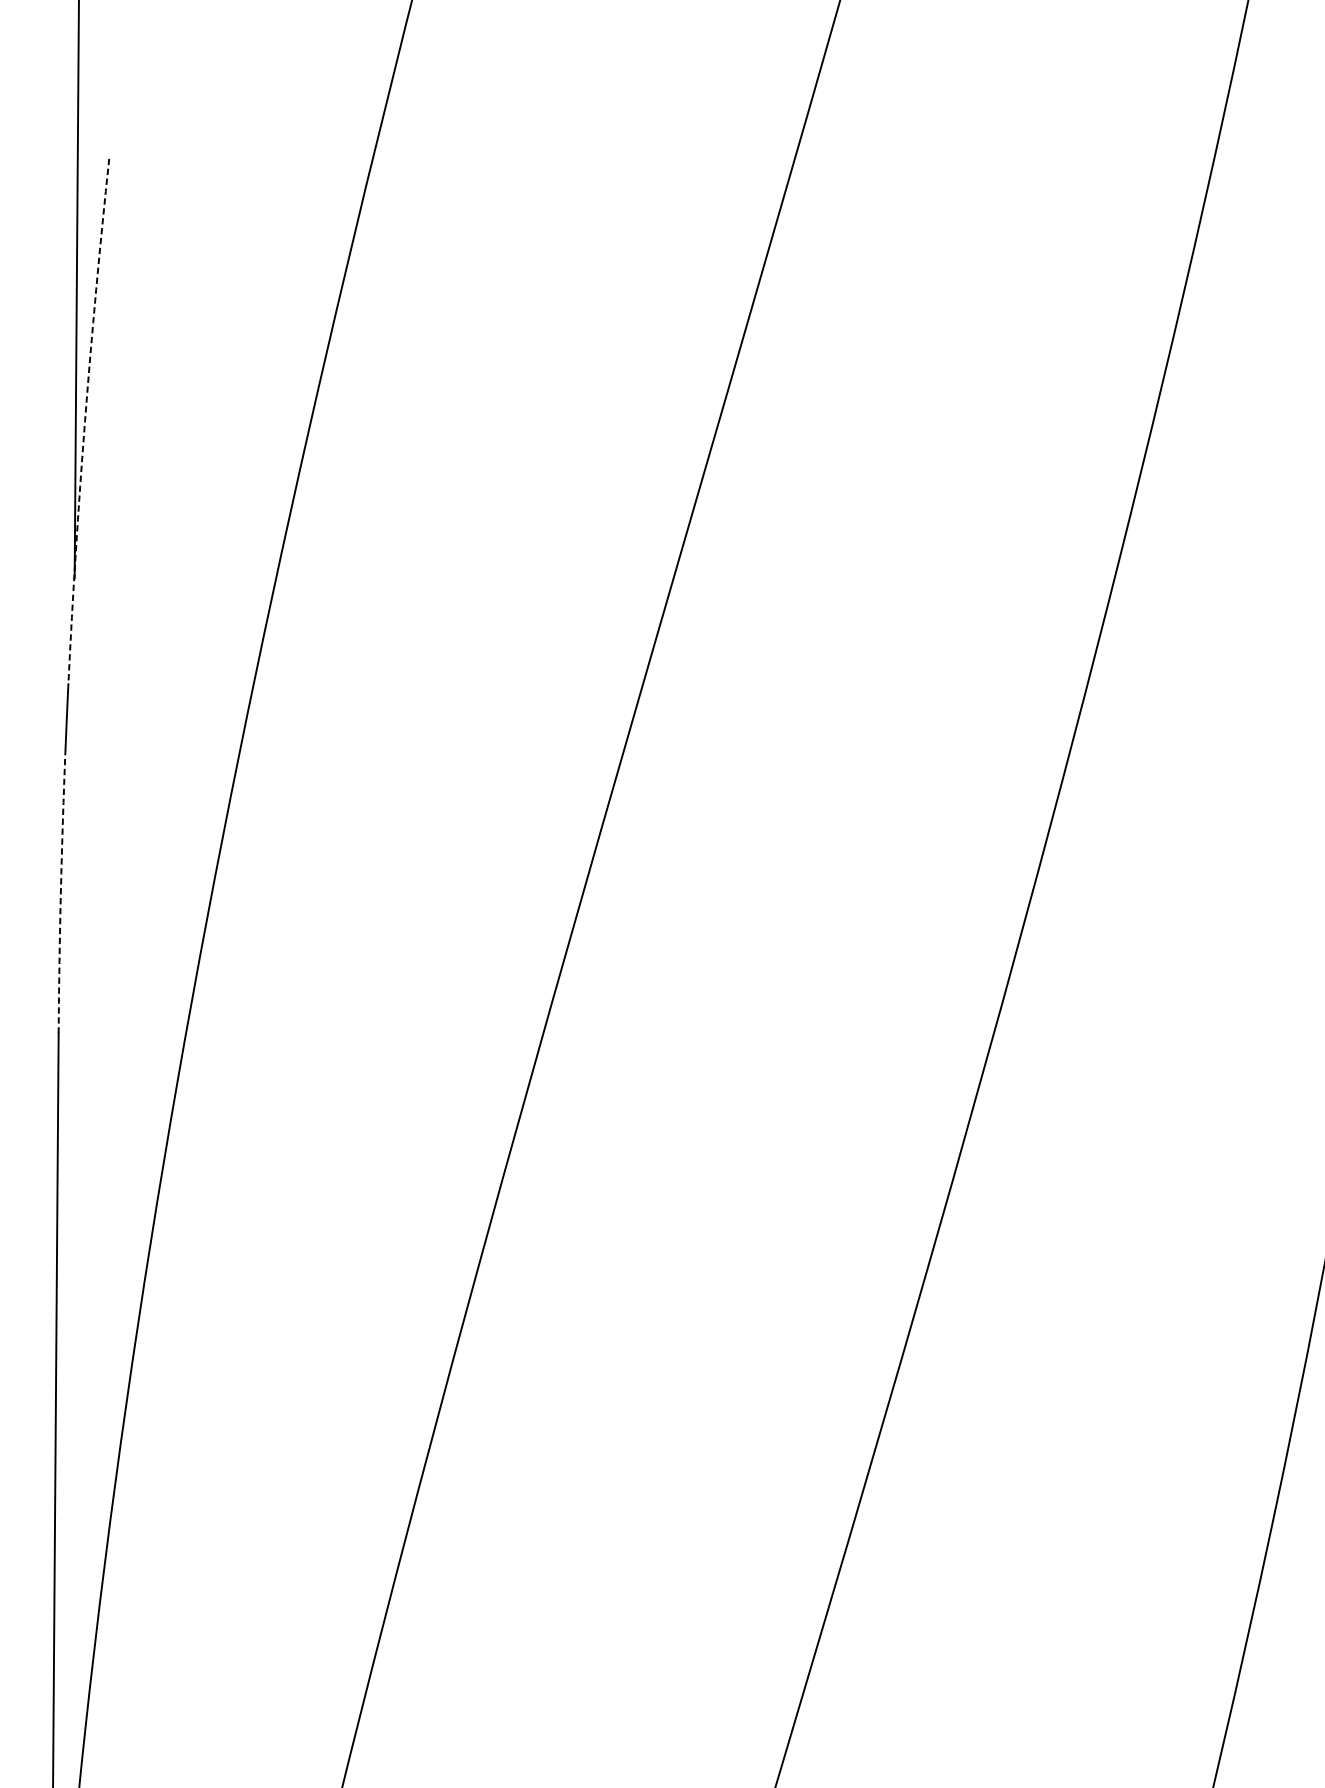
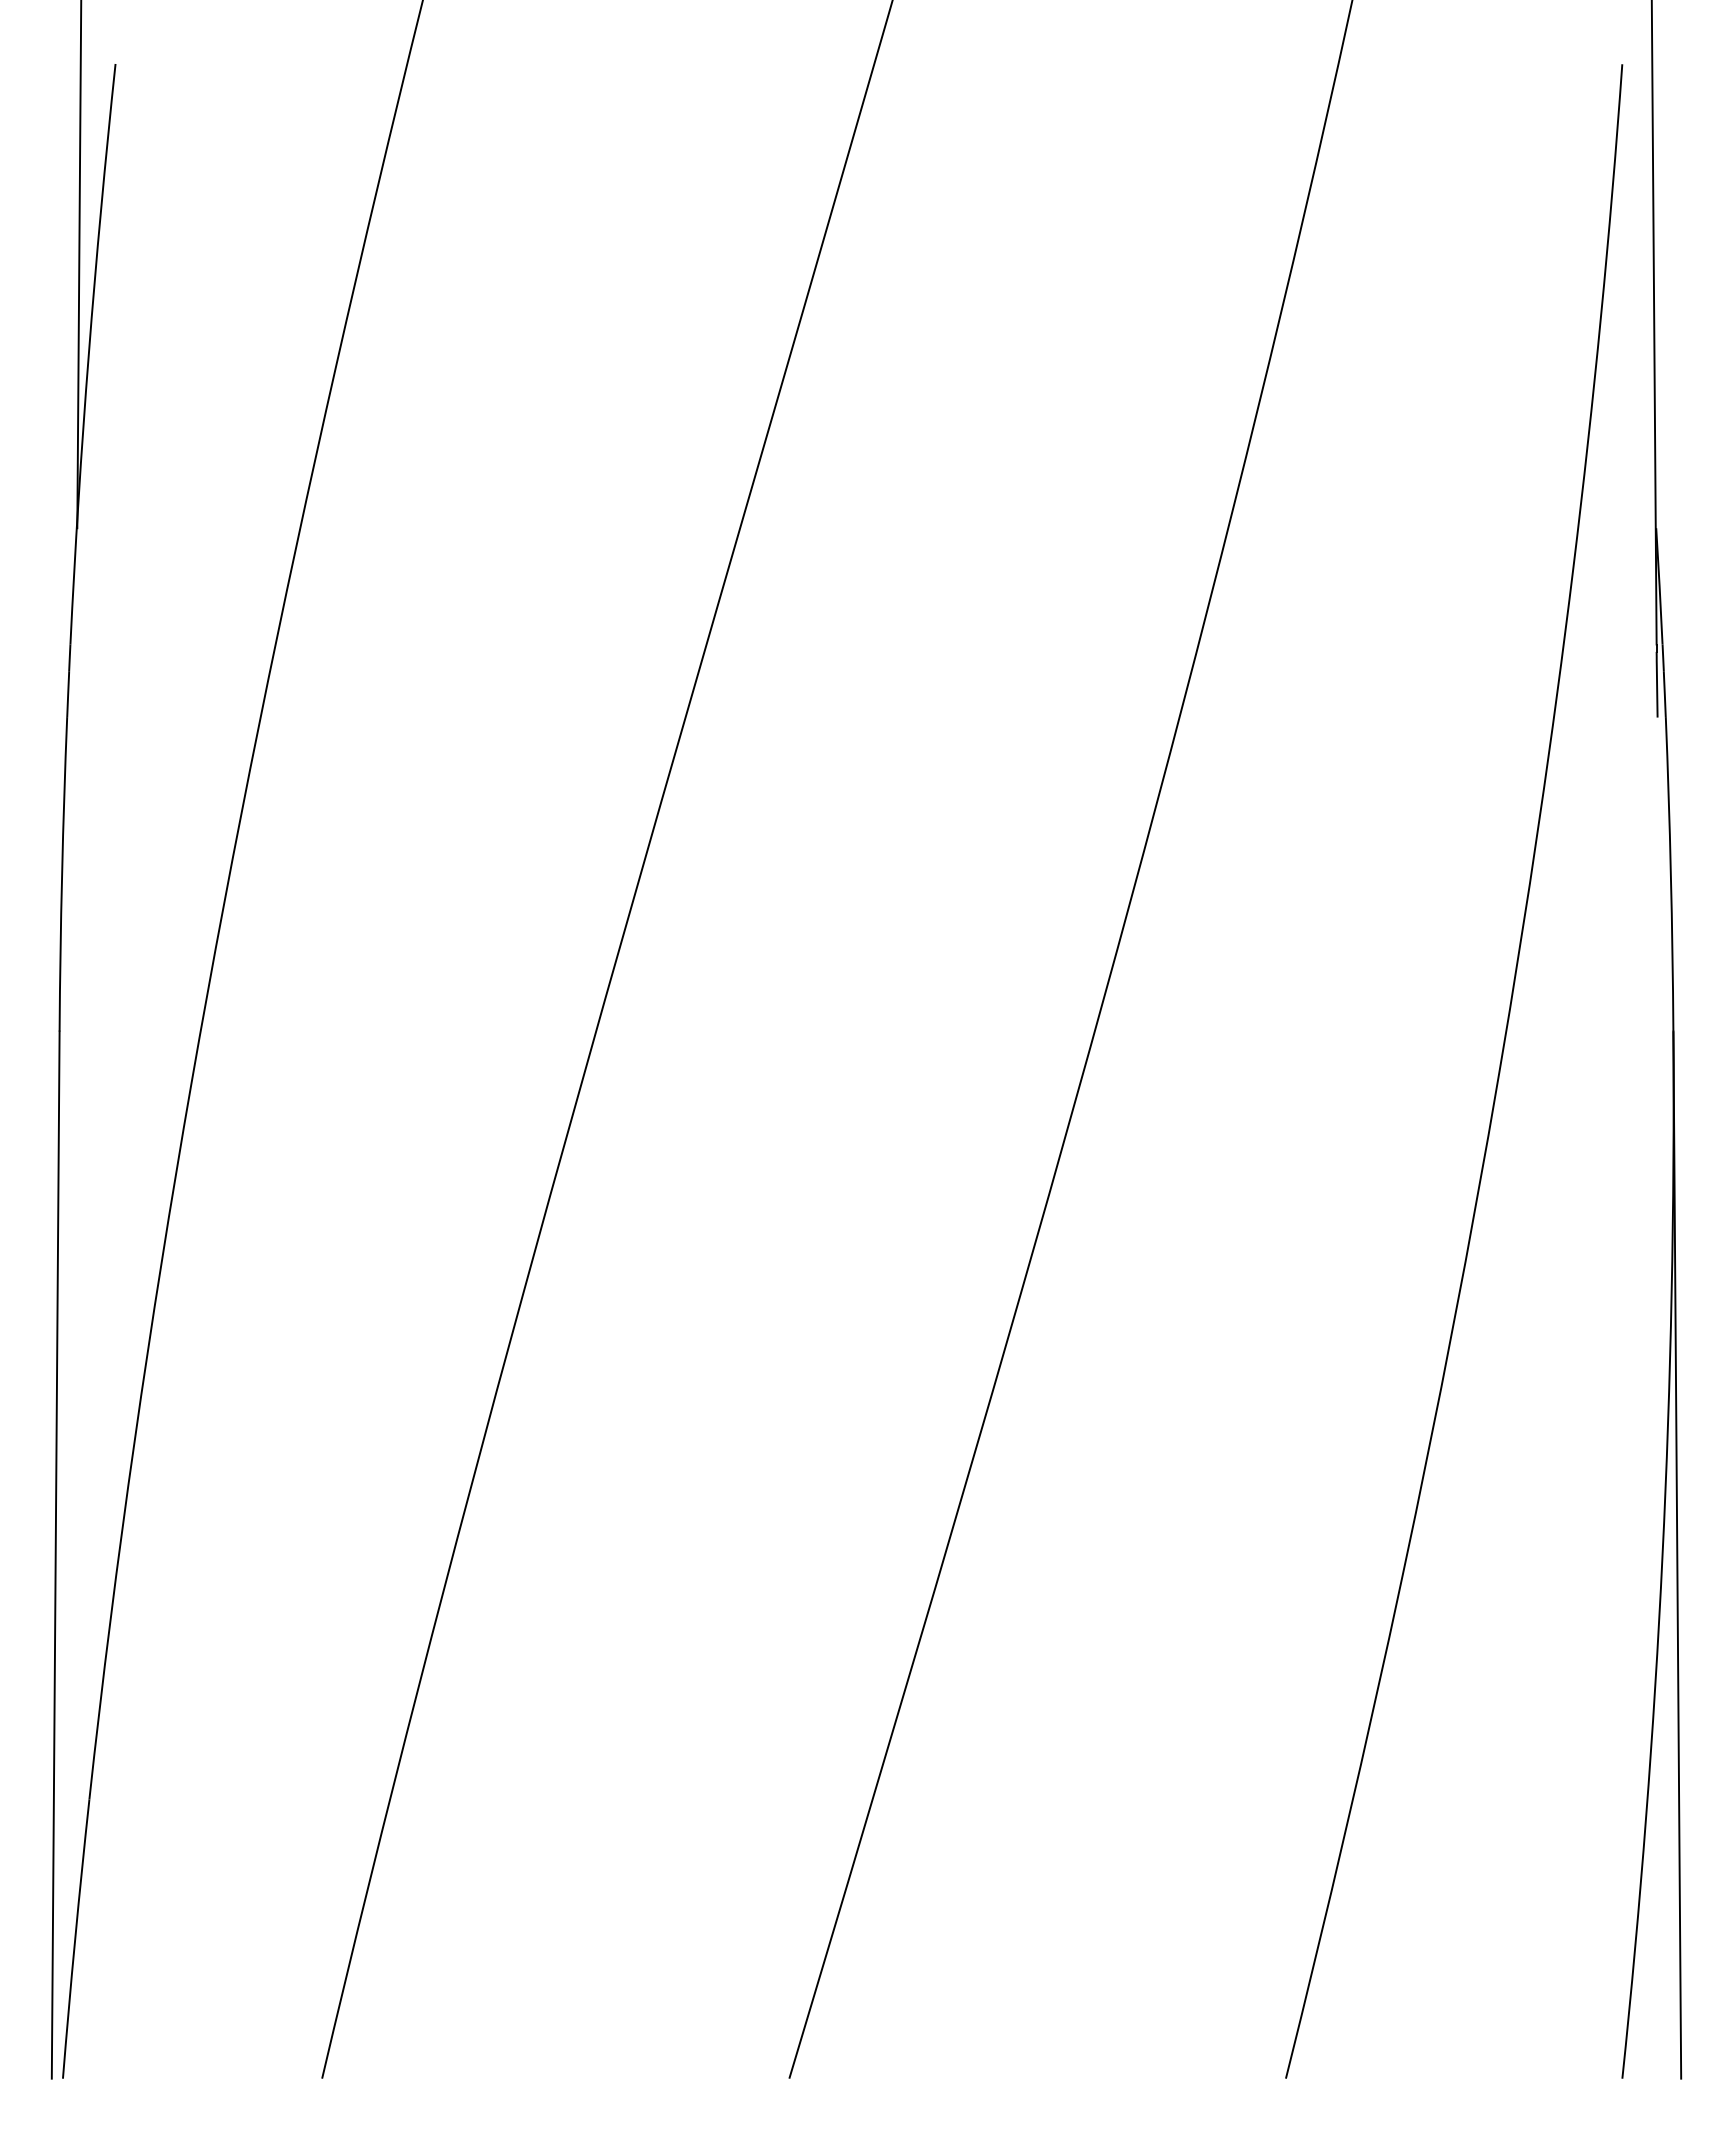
arc: (84, 420) -> (88, 353), dashed -> solid
arc: (61, 891) -> (62, 874), dashed -> solid

